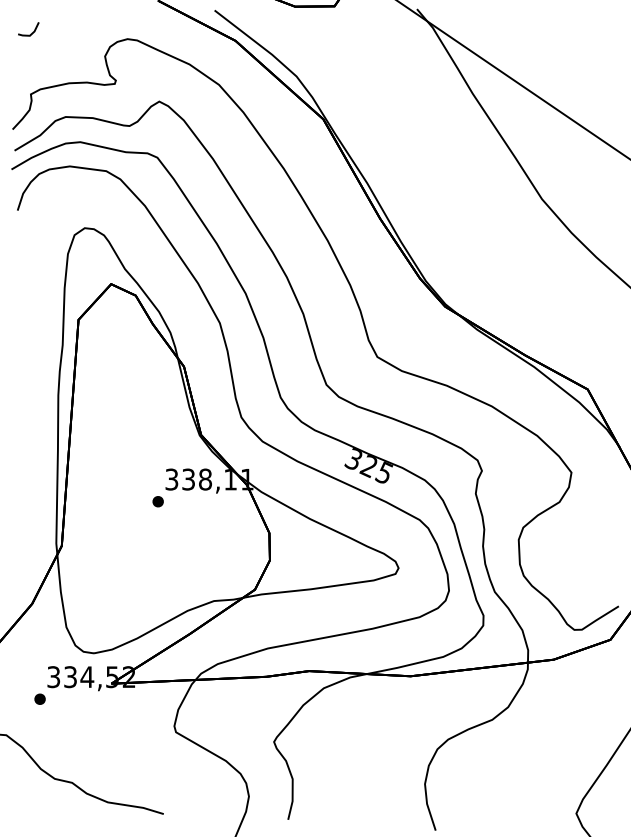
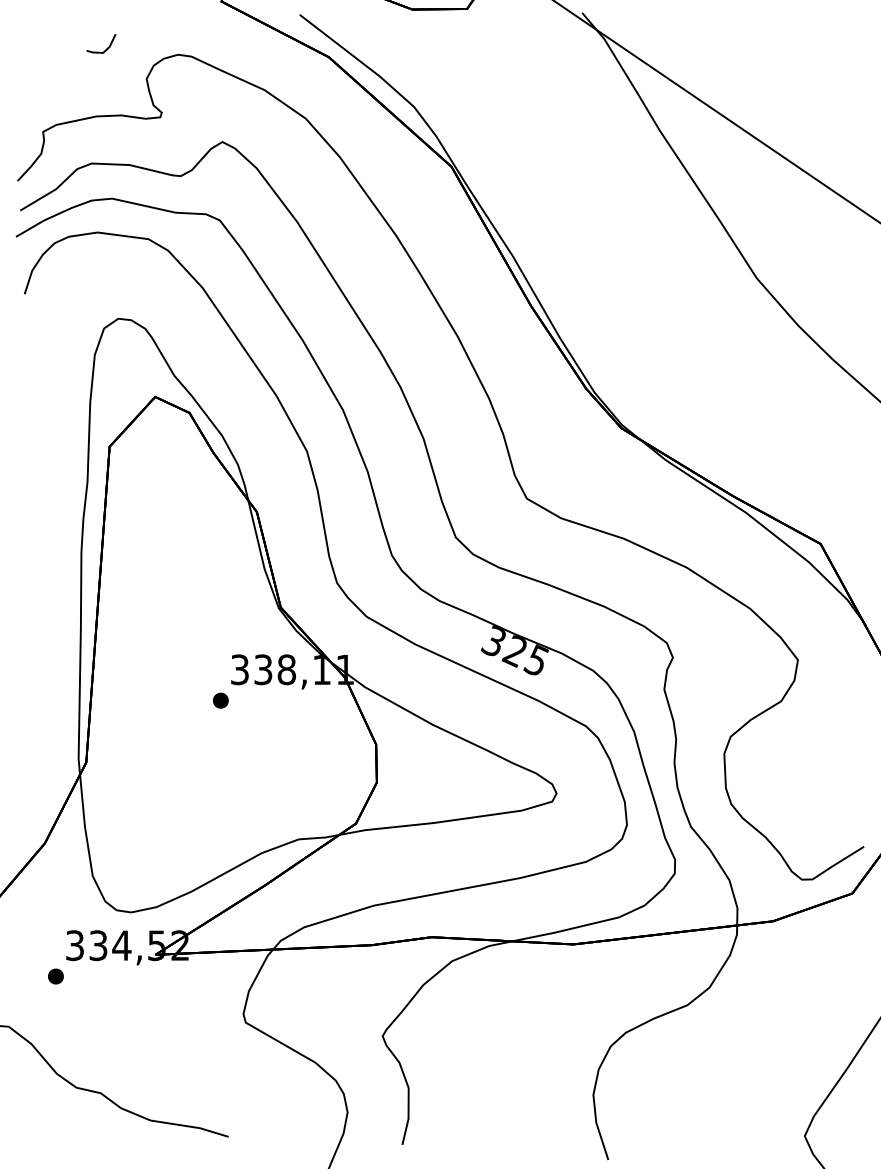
line: (30, 33) -> (103, 49), moved

